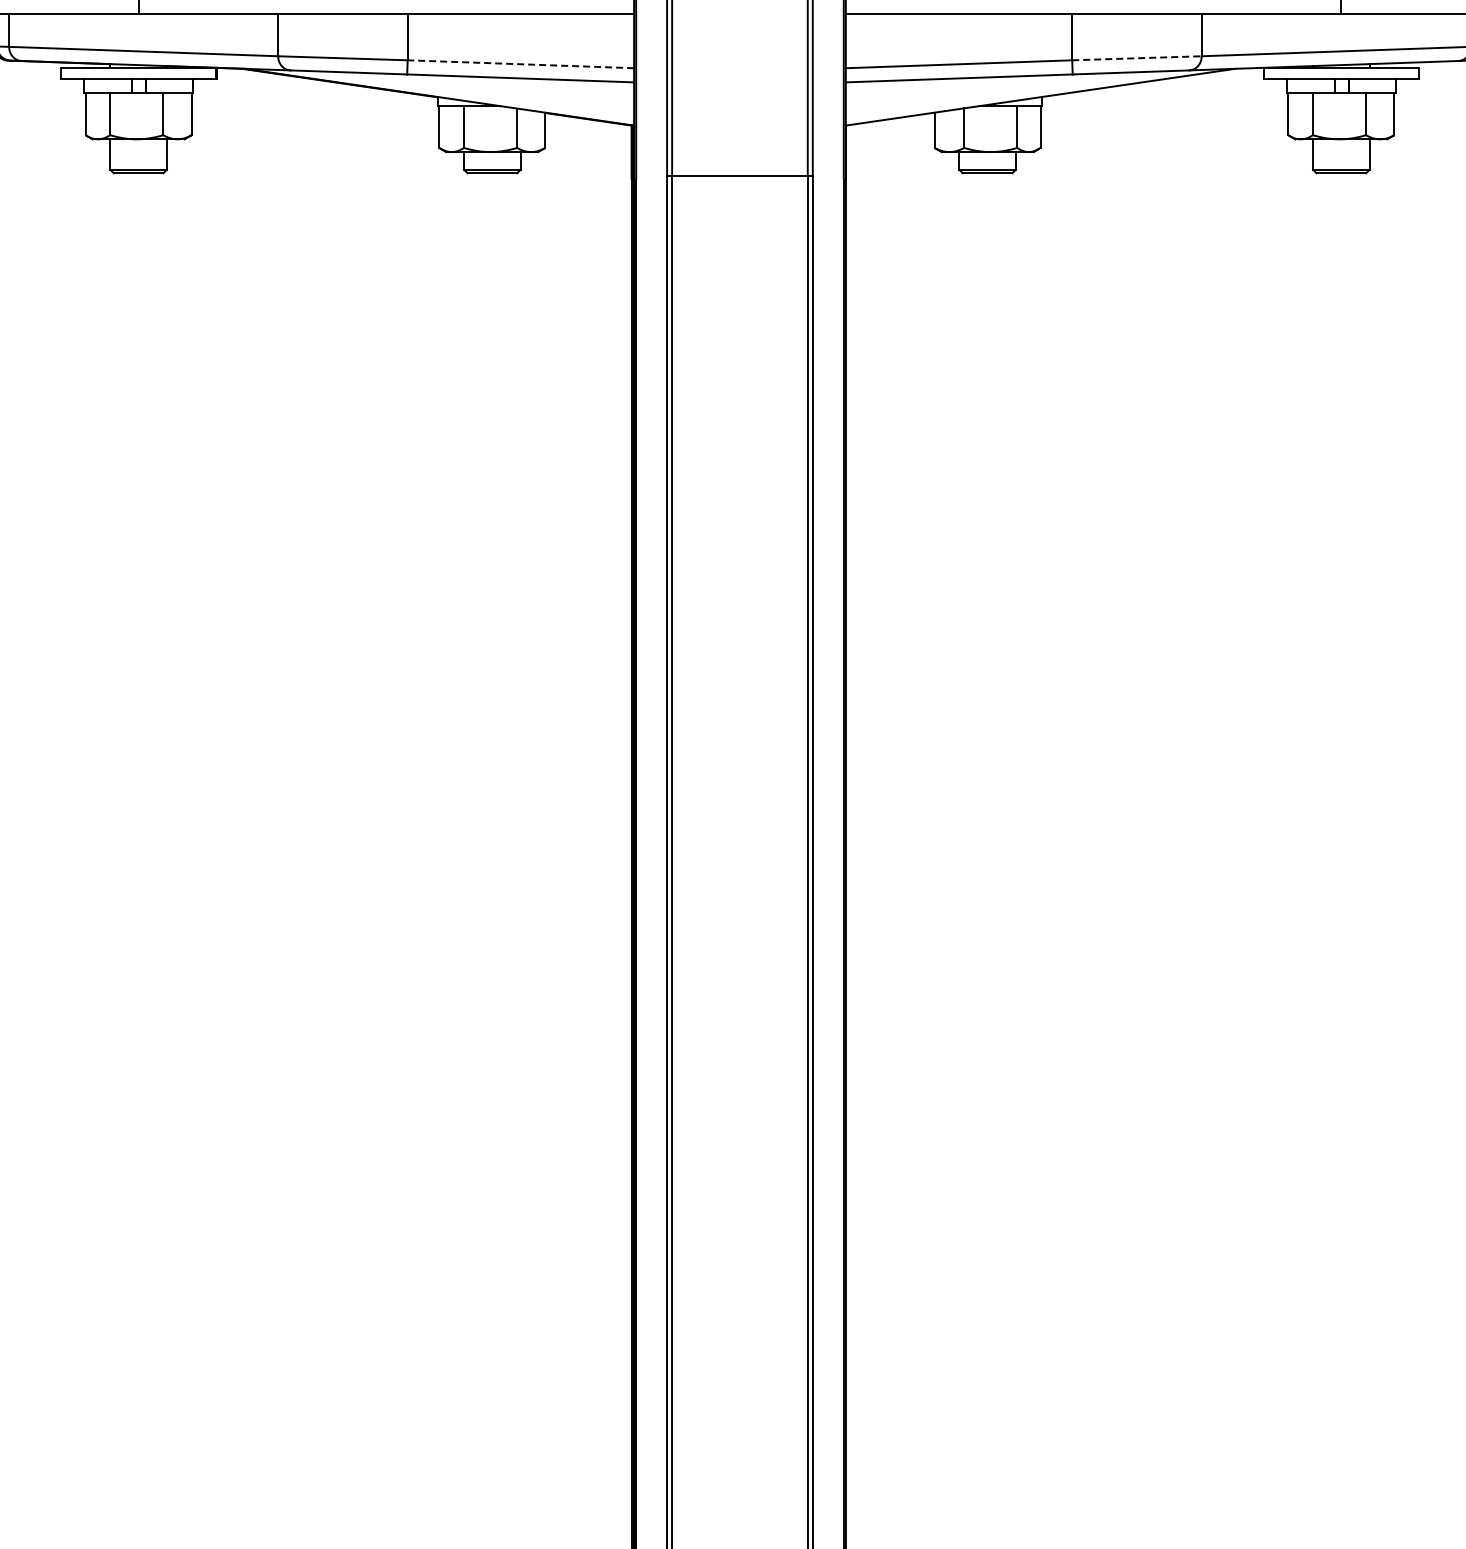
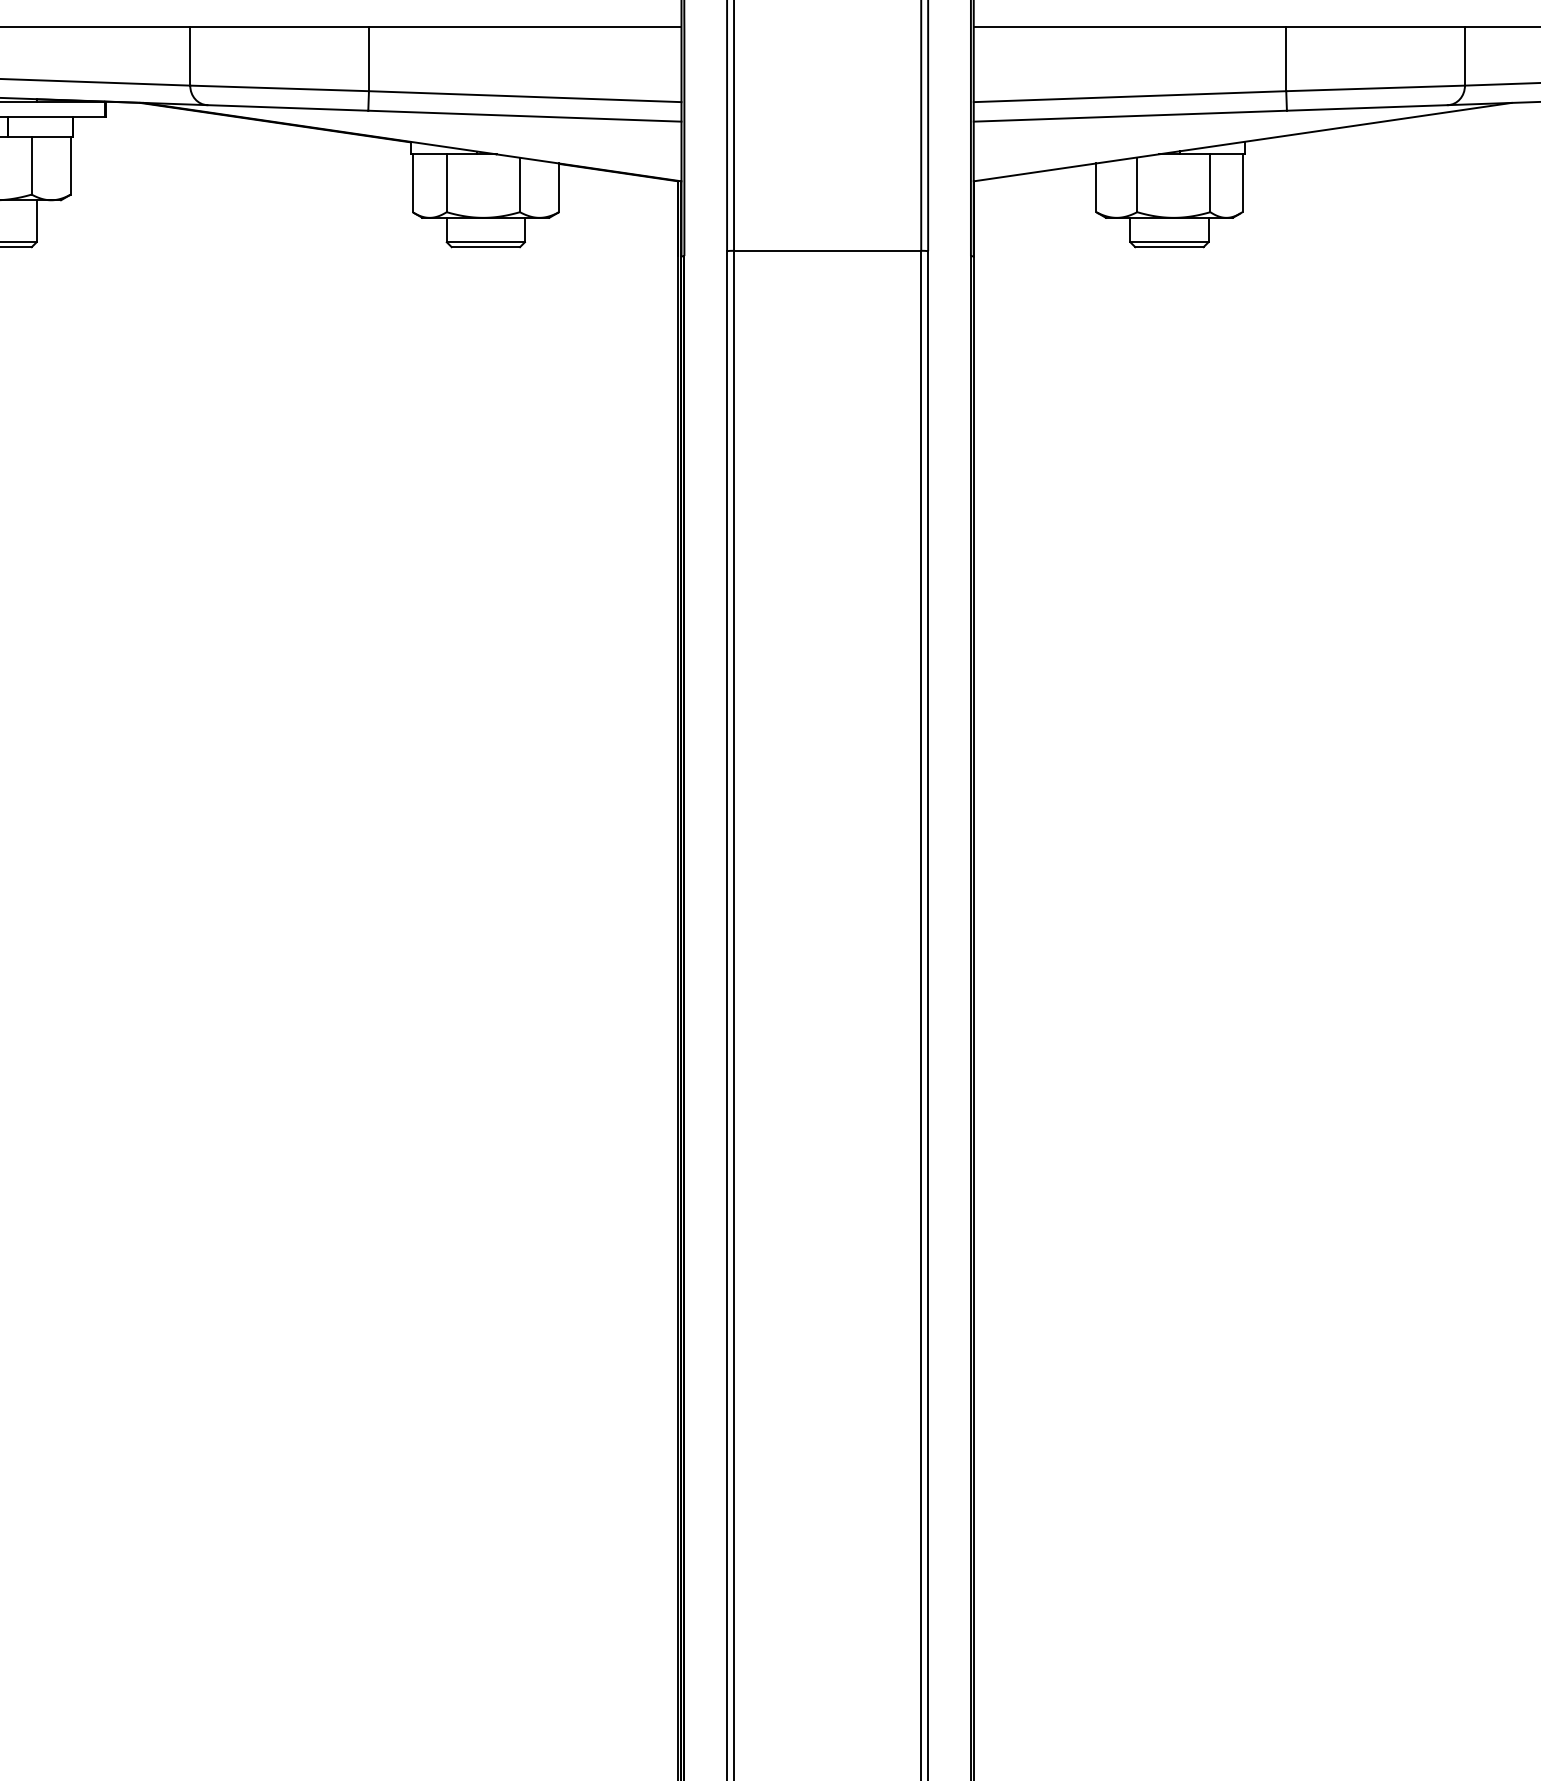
line: (1136, 58) -> (1374, 88), dashed -> solid
line: (520, 64) -> (524, 96), dashed -> solid

